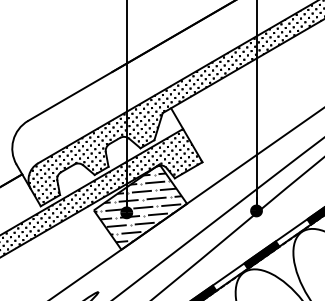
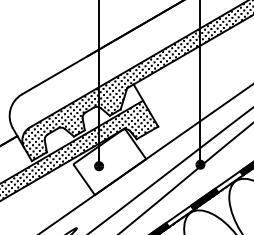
hatch: (140, 204) -> (109, 159), removed

